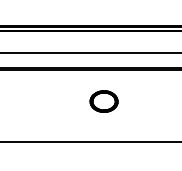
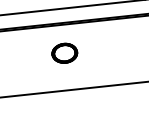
part: (103, 101) -> (64, 53), moved

